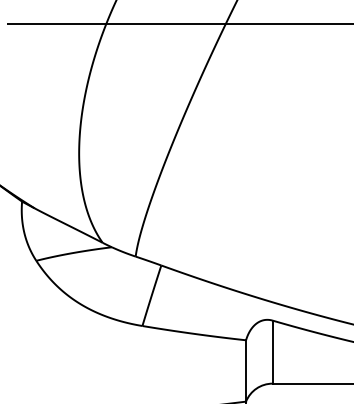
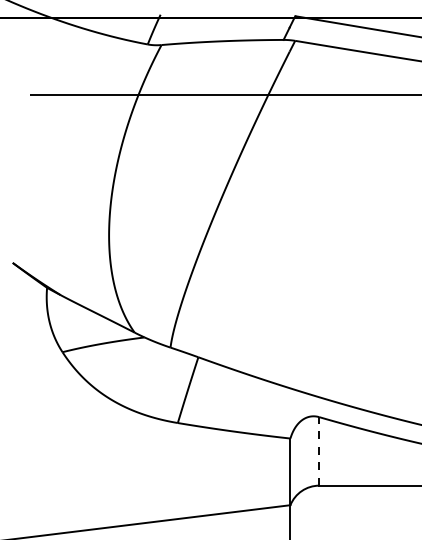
line: (272, 351) -> (319, 450), solid -> dashed

